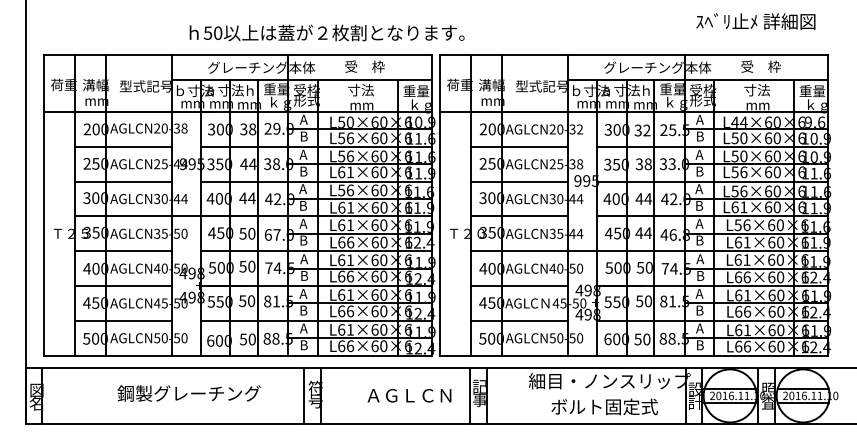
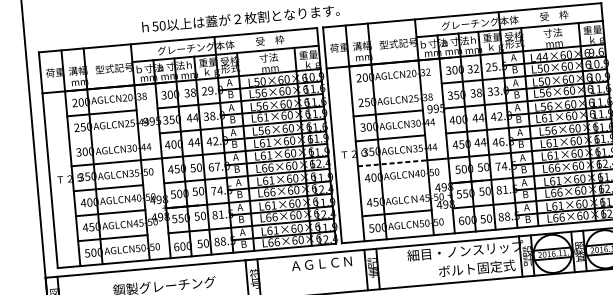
line: (519, 146) -> (385, 88), removed
line: (123, 181) -> (104, 138), removed
line: (520, 251) -> (393, 163), solid -> dashed
line: (519, 286) -> (394, 188), removed
text: (409, 395) -> (321, 263), moved
text: (604, 406) -> (476, 268), moved

